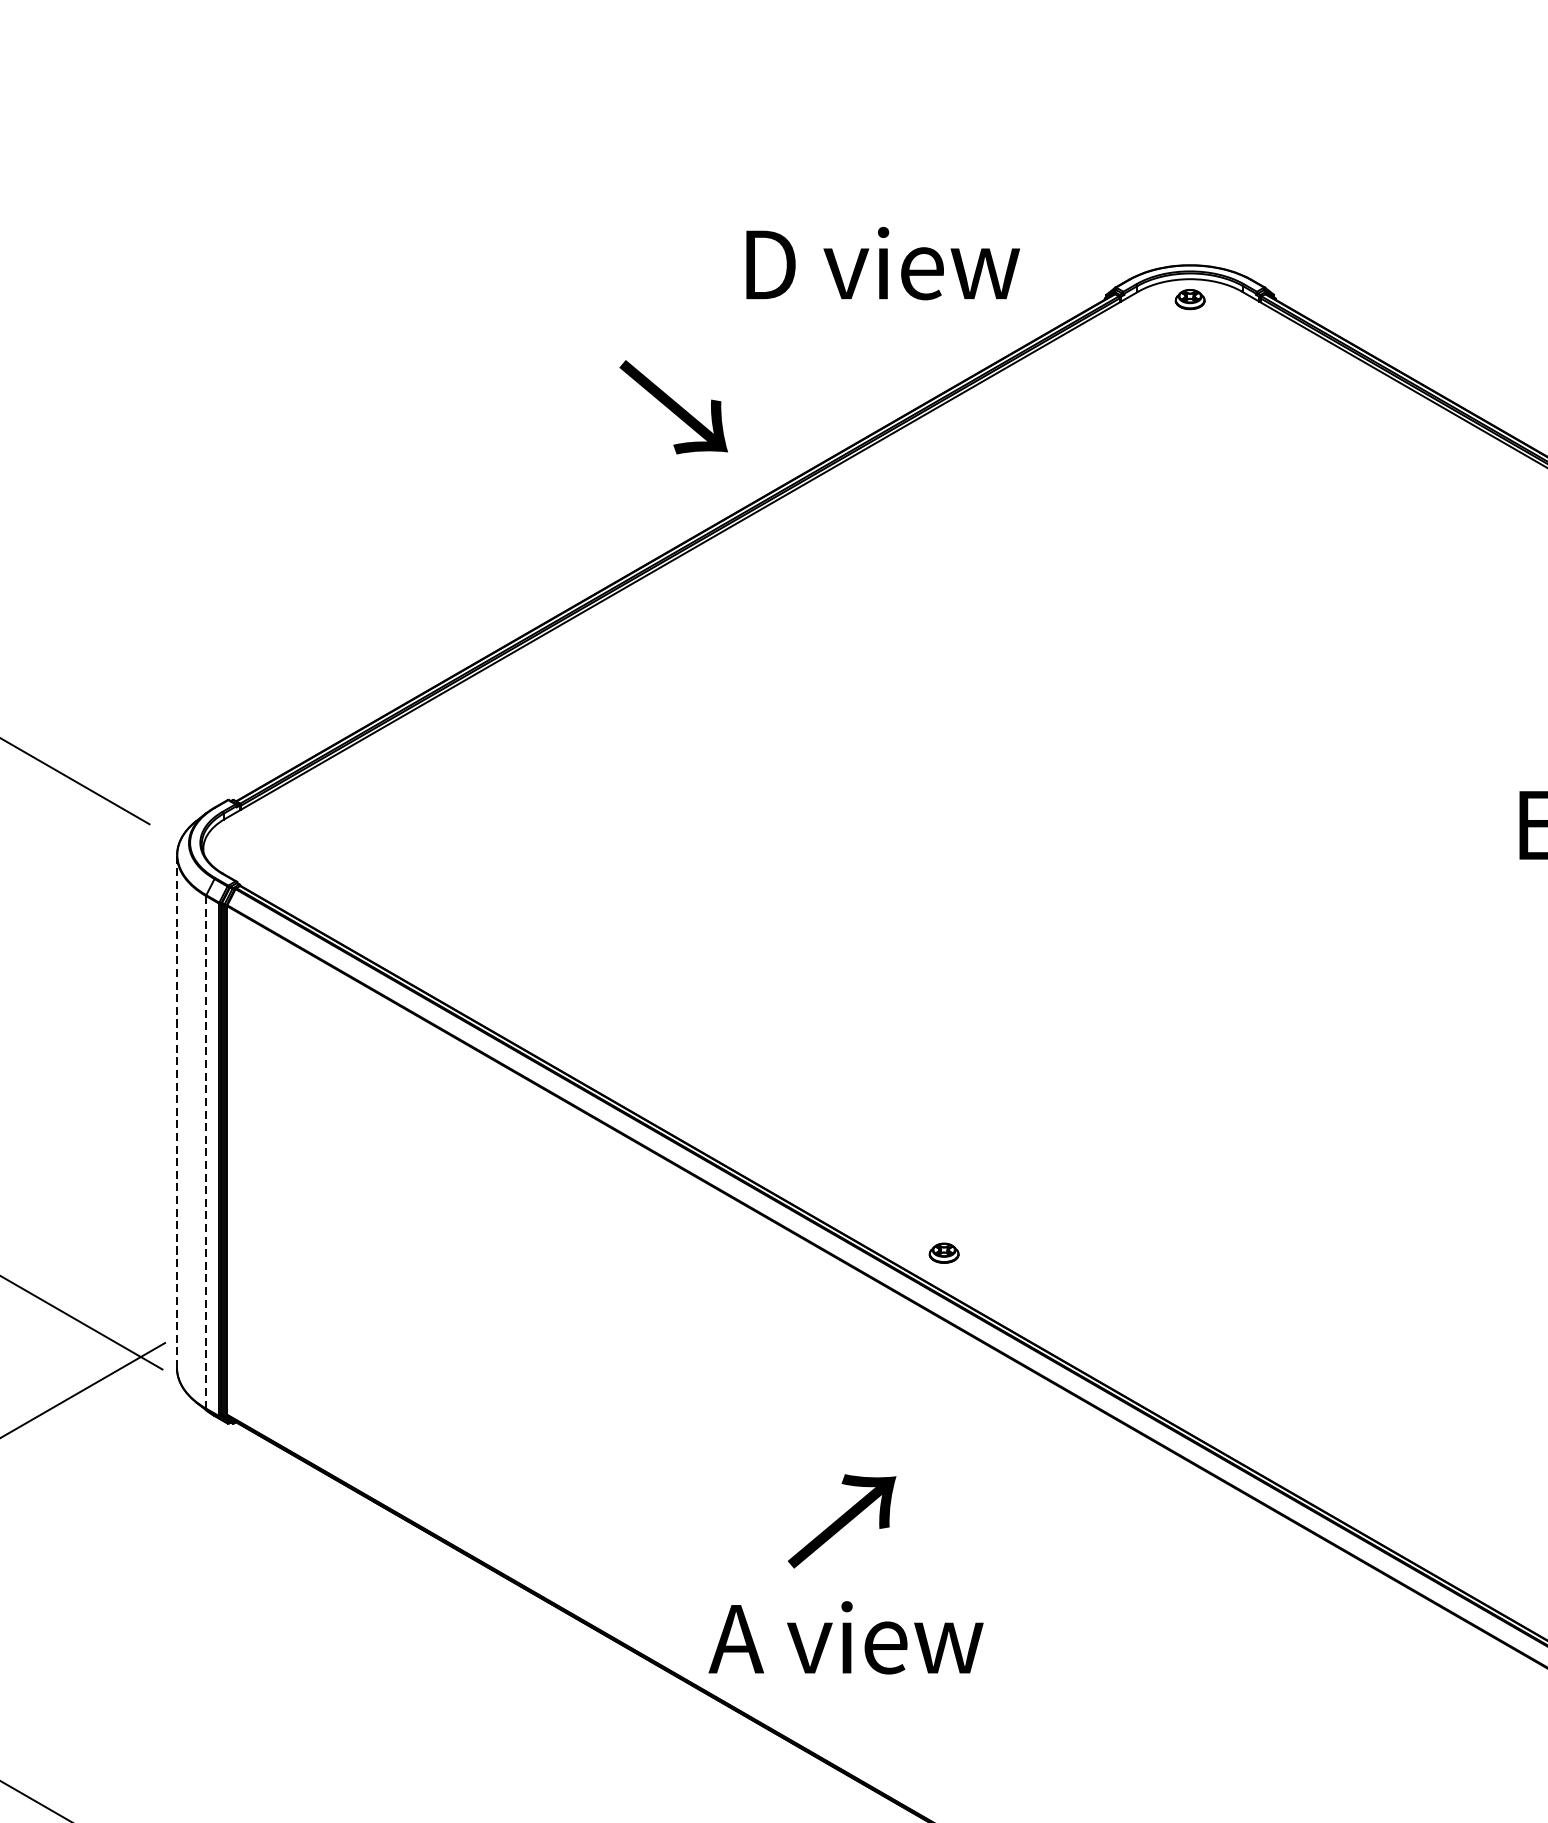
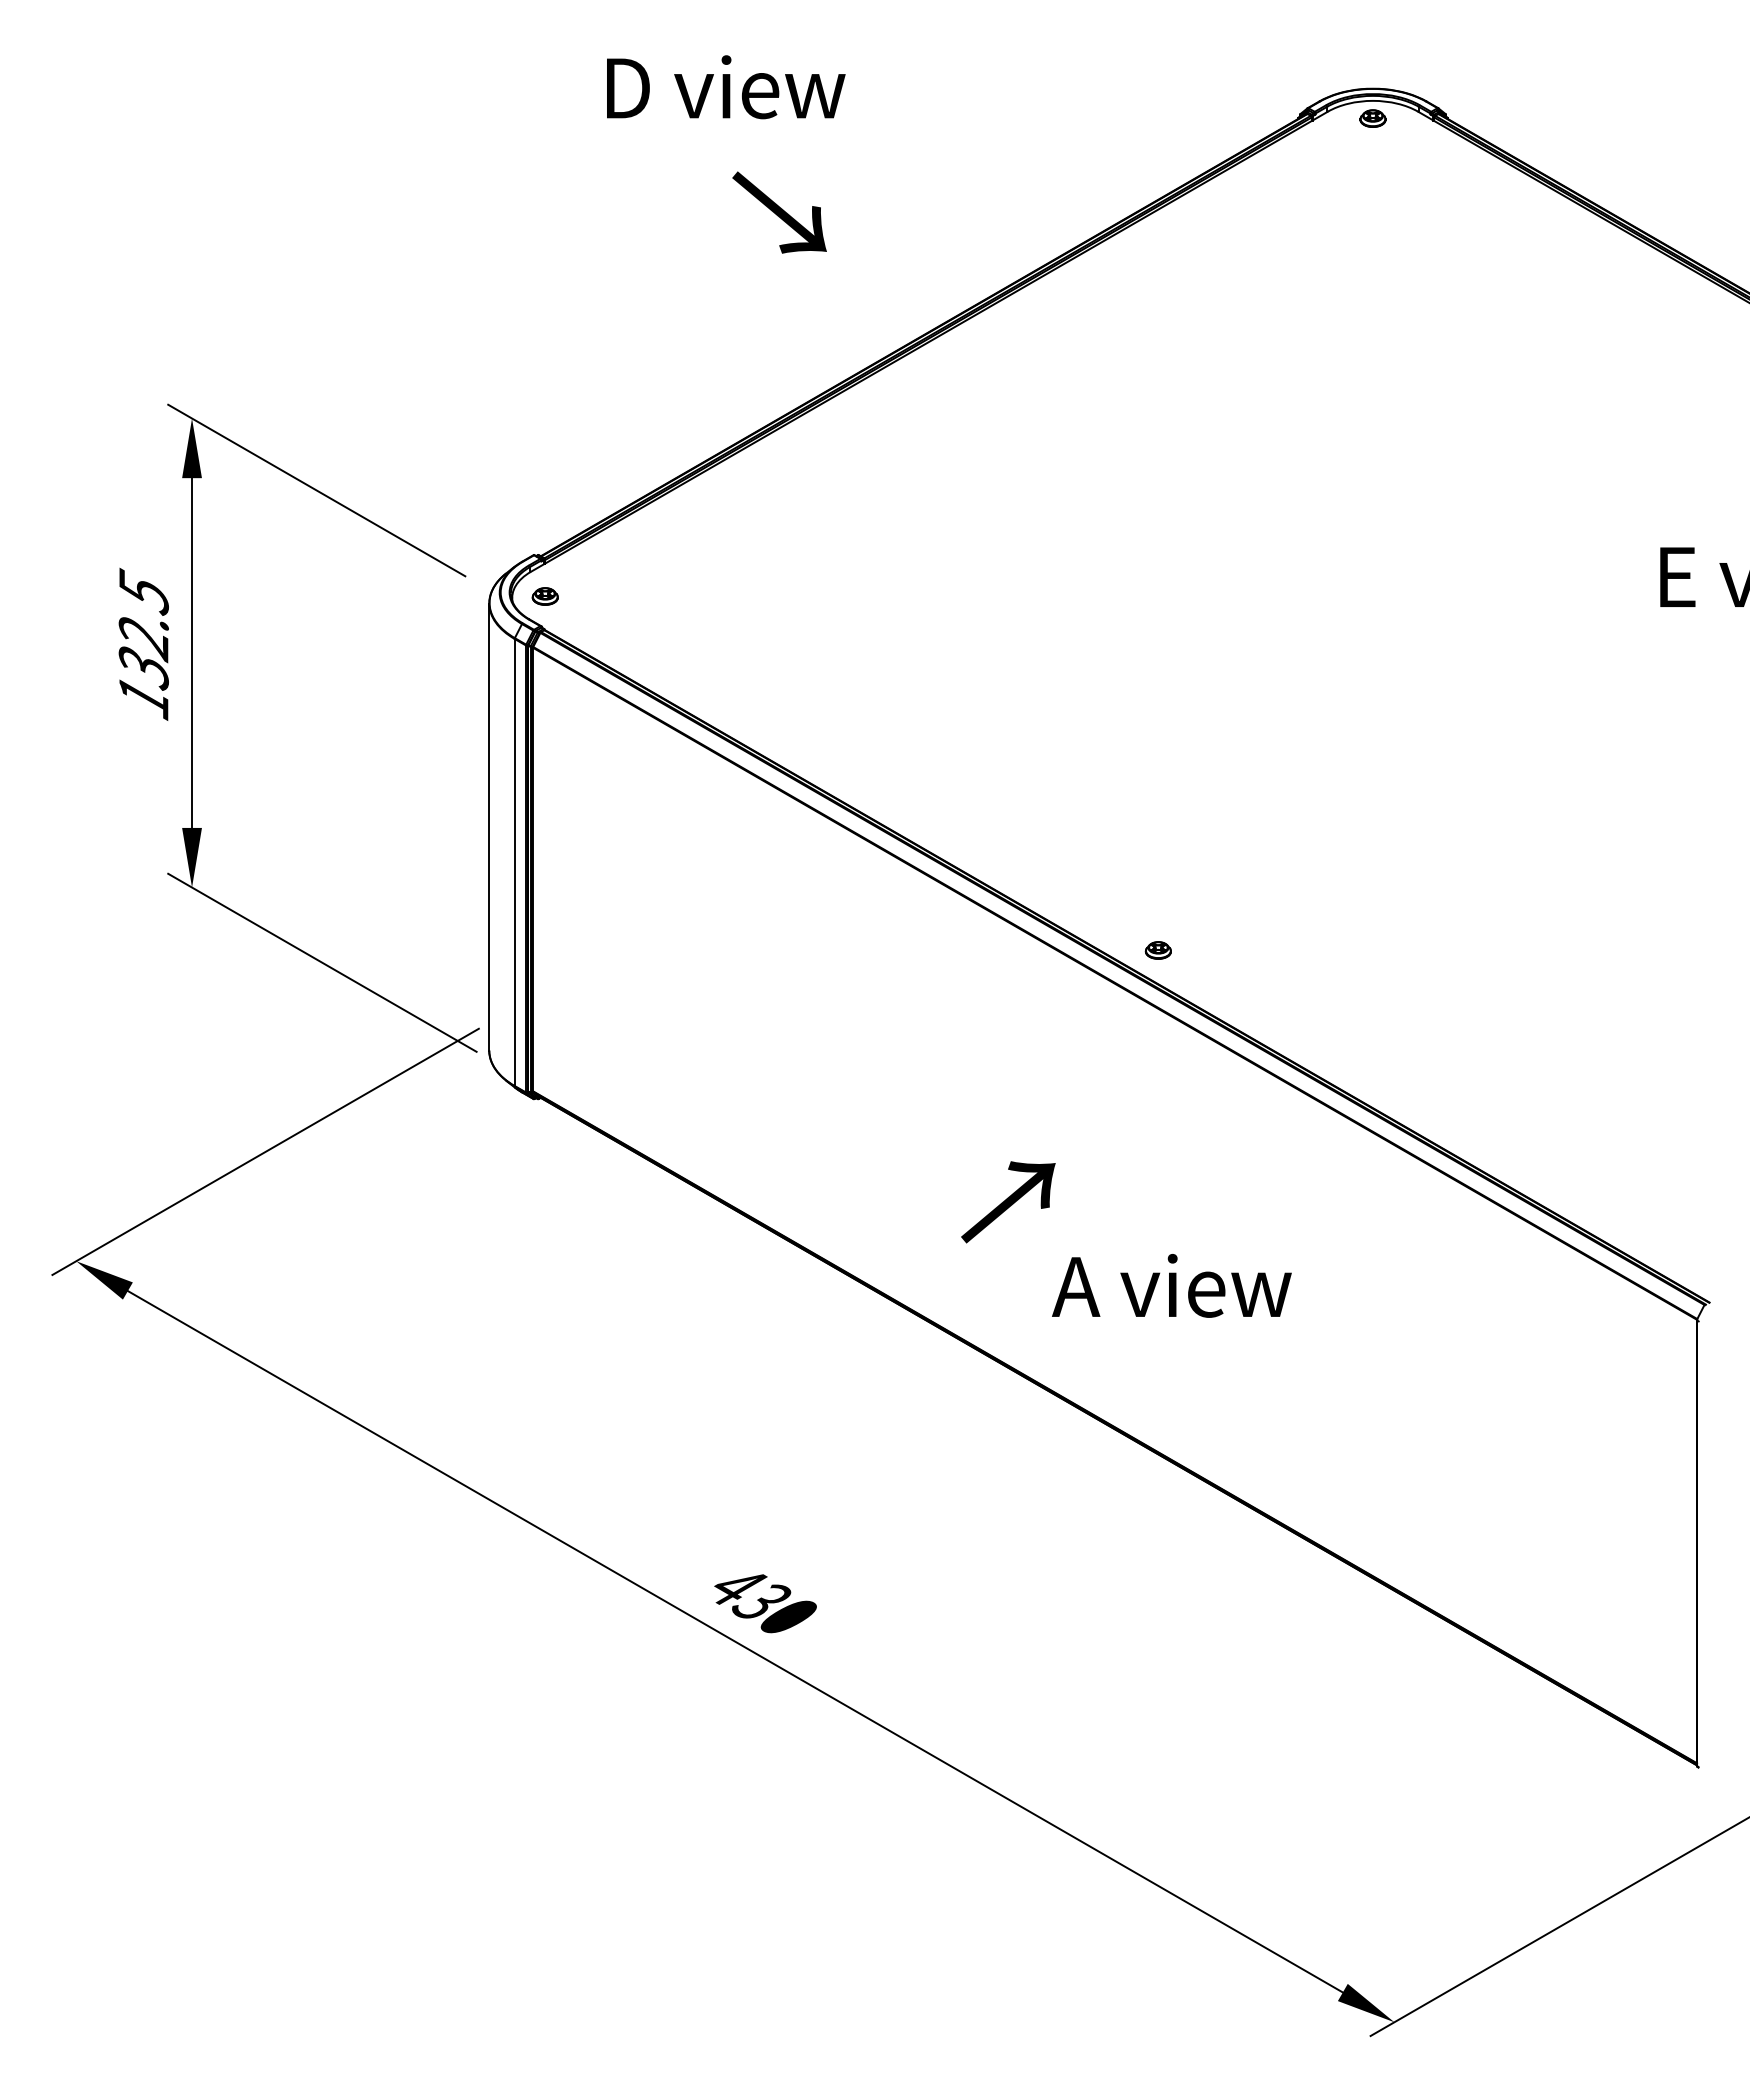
text: (883, 263) -> (726, 87), moved
text: (673, 407) -> (779, 212), moved
part: (240, 847) -> (544, 596), added
line: (177, 1112) -> (489, 827), dashed -> solid
line: (205, 1152) -> (514, 862), dashed -> solid
text: (842, 1521) -> (1008, 1202), moved
text: (845, 1637) -> (1171, 1285), moved

